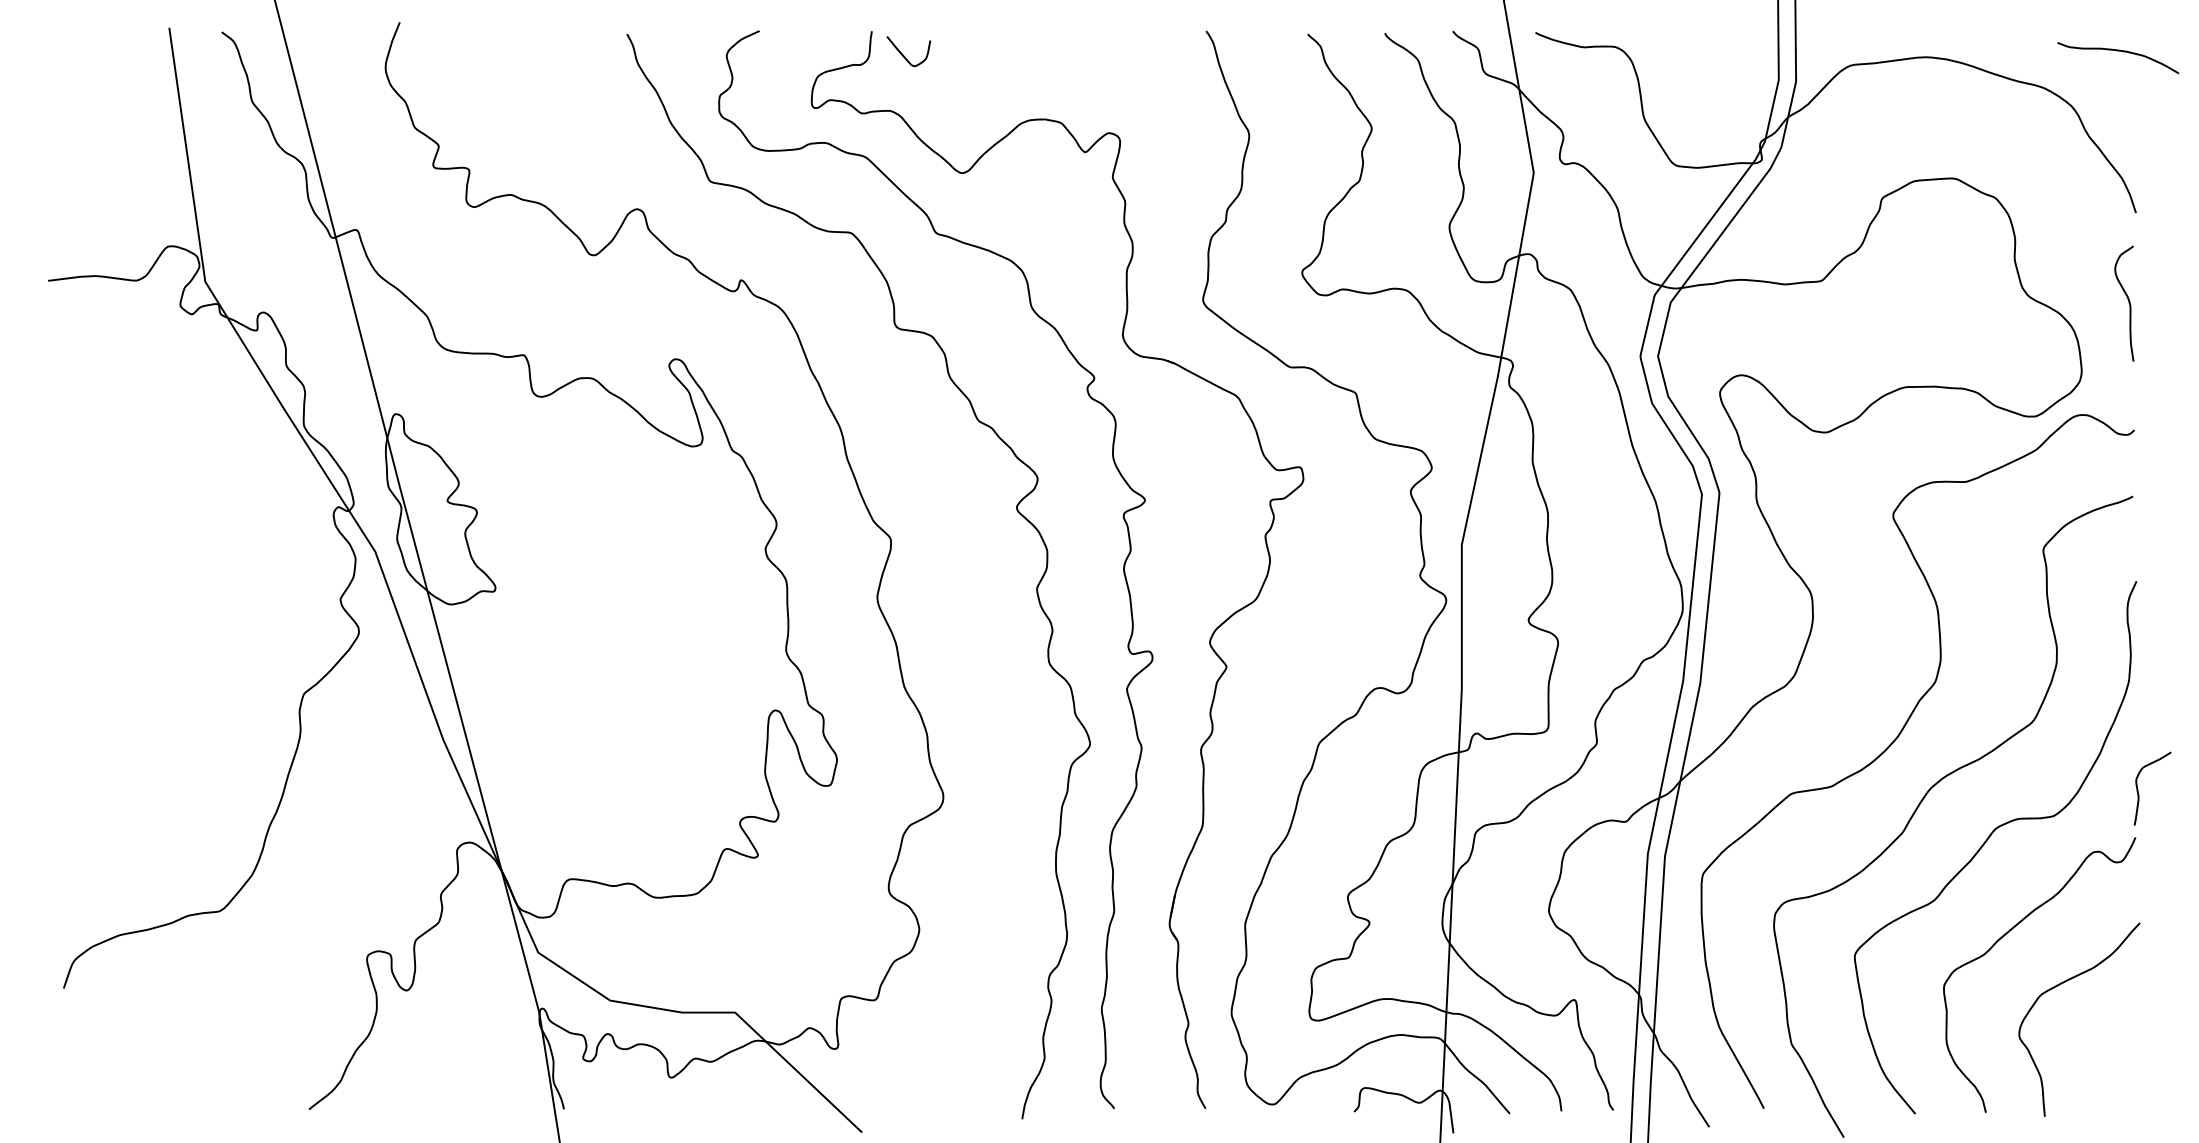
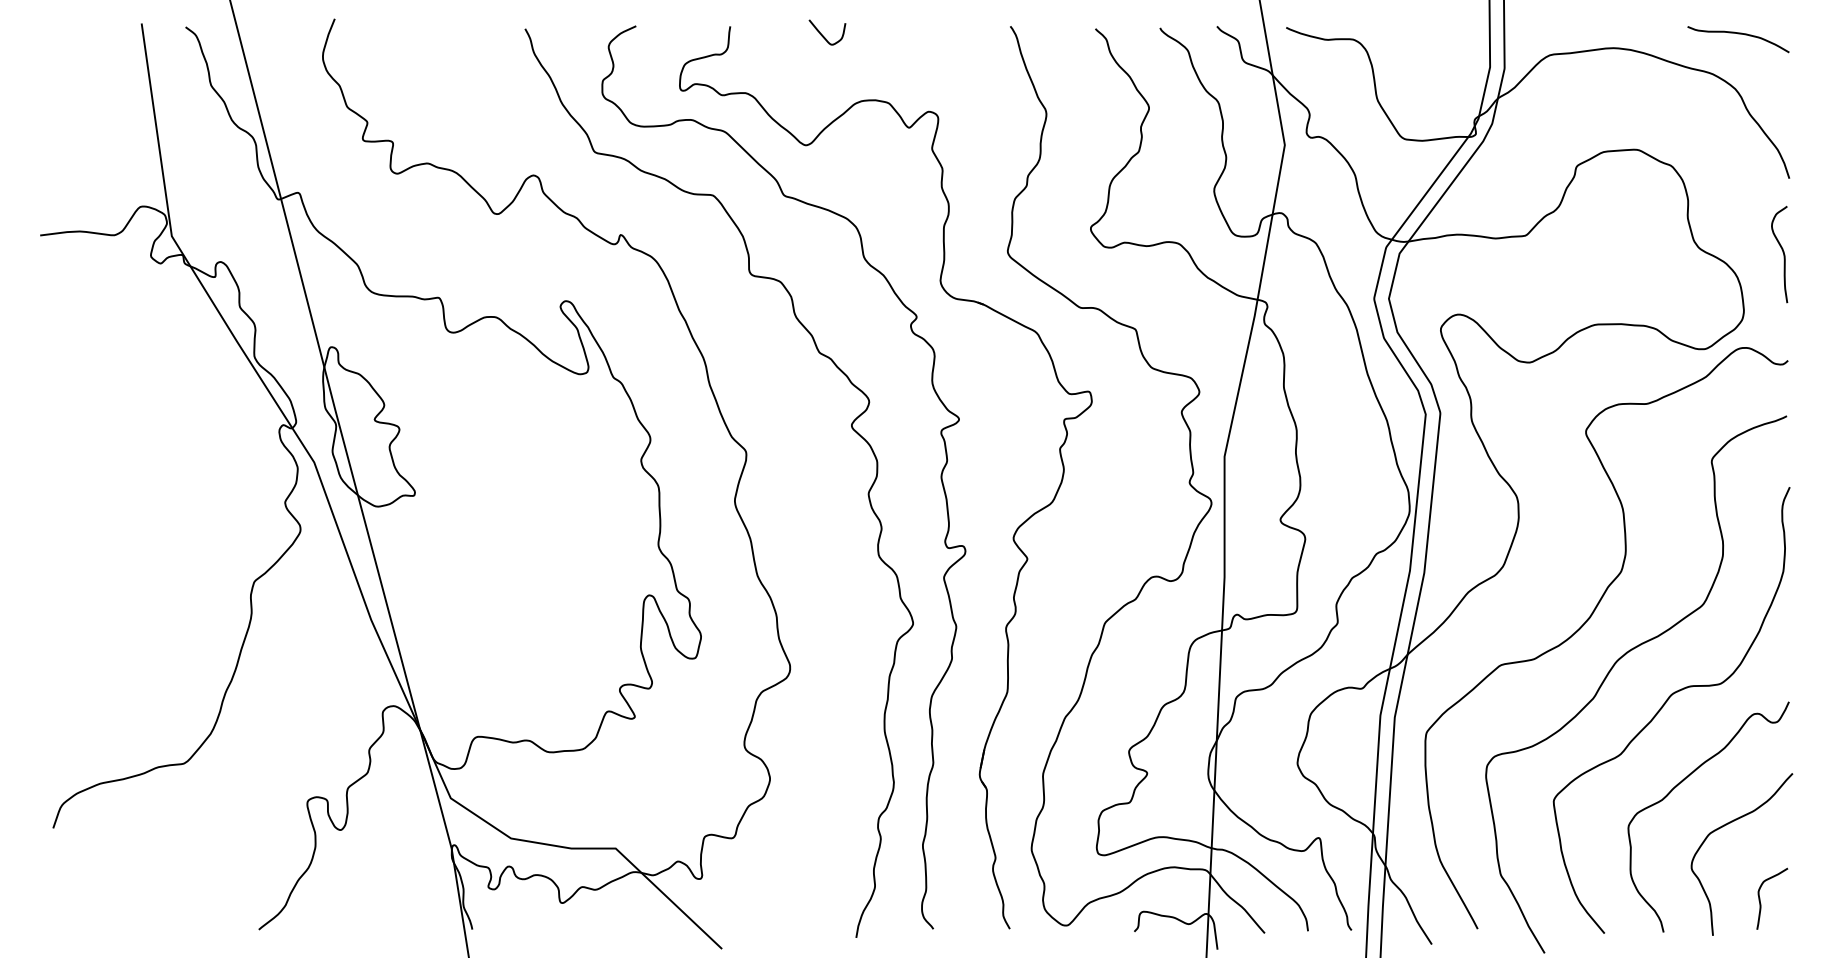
curve: (2118, 51) -> (1738, 34), moved
curve: (904, 55) -> (823, 35), moved
curve: (2138, 788) -> (1760, 898), moved

